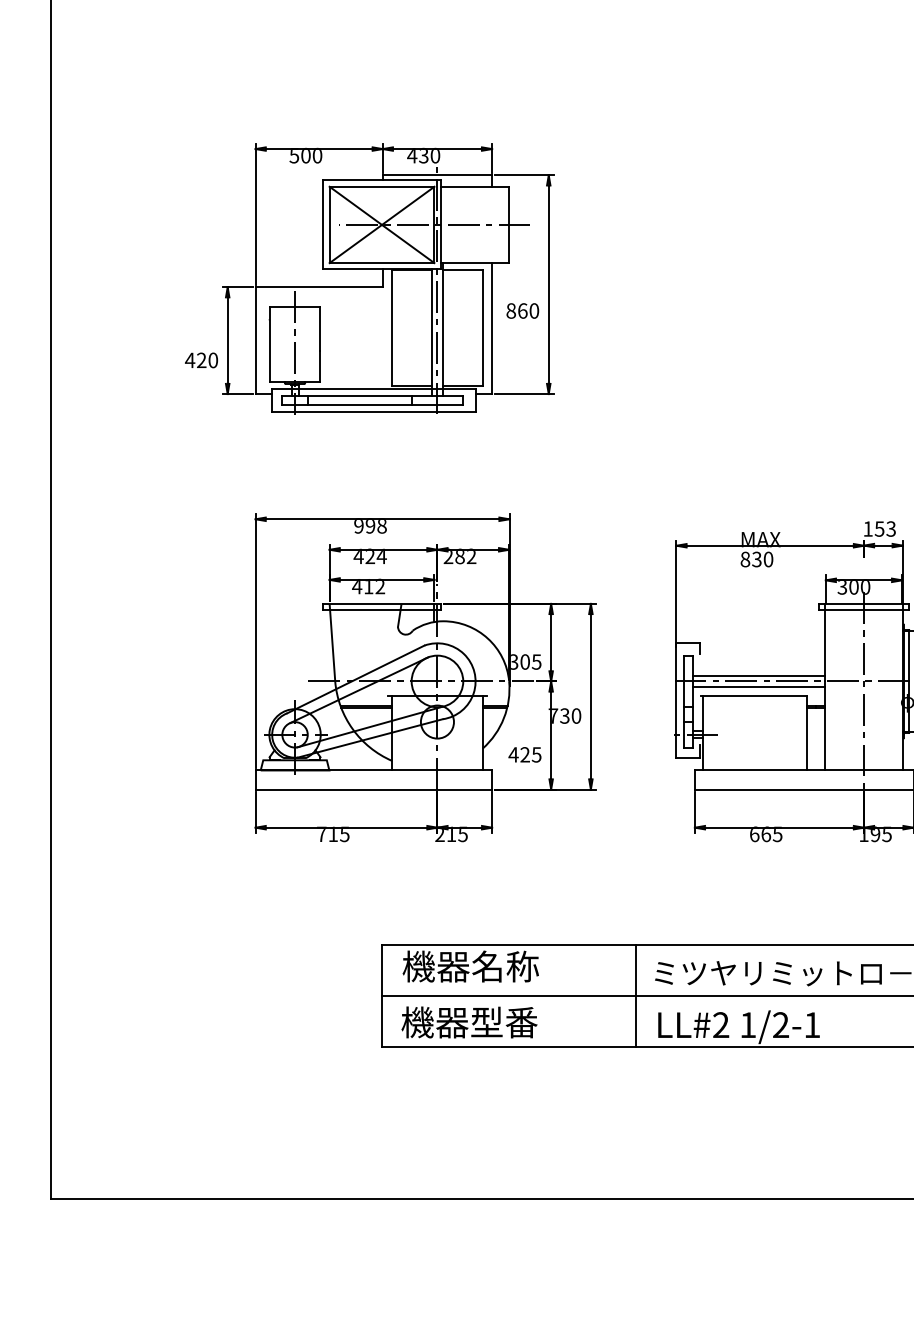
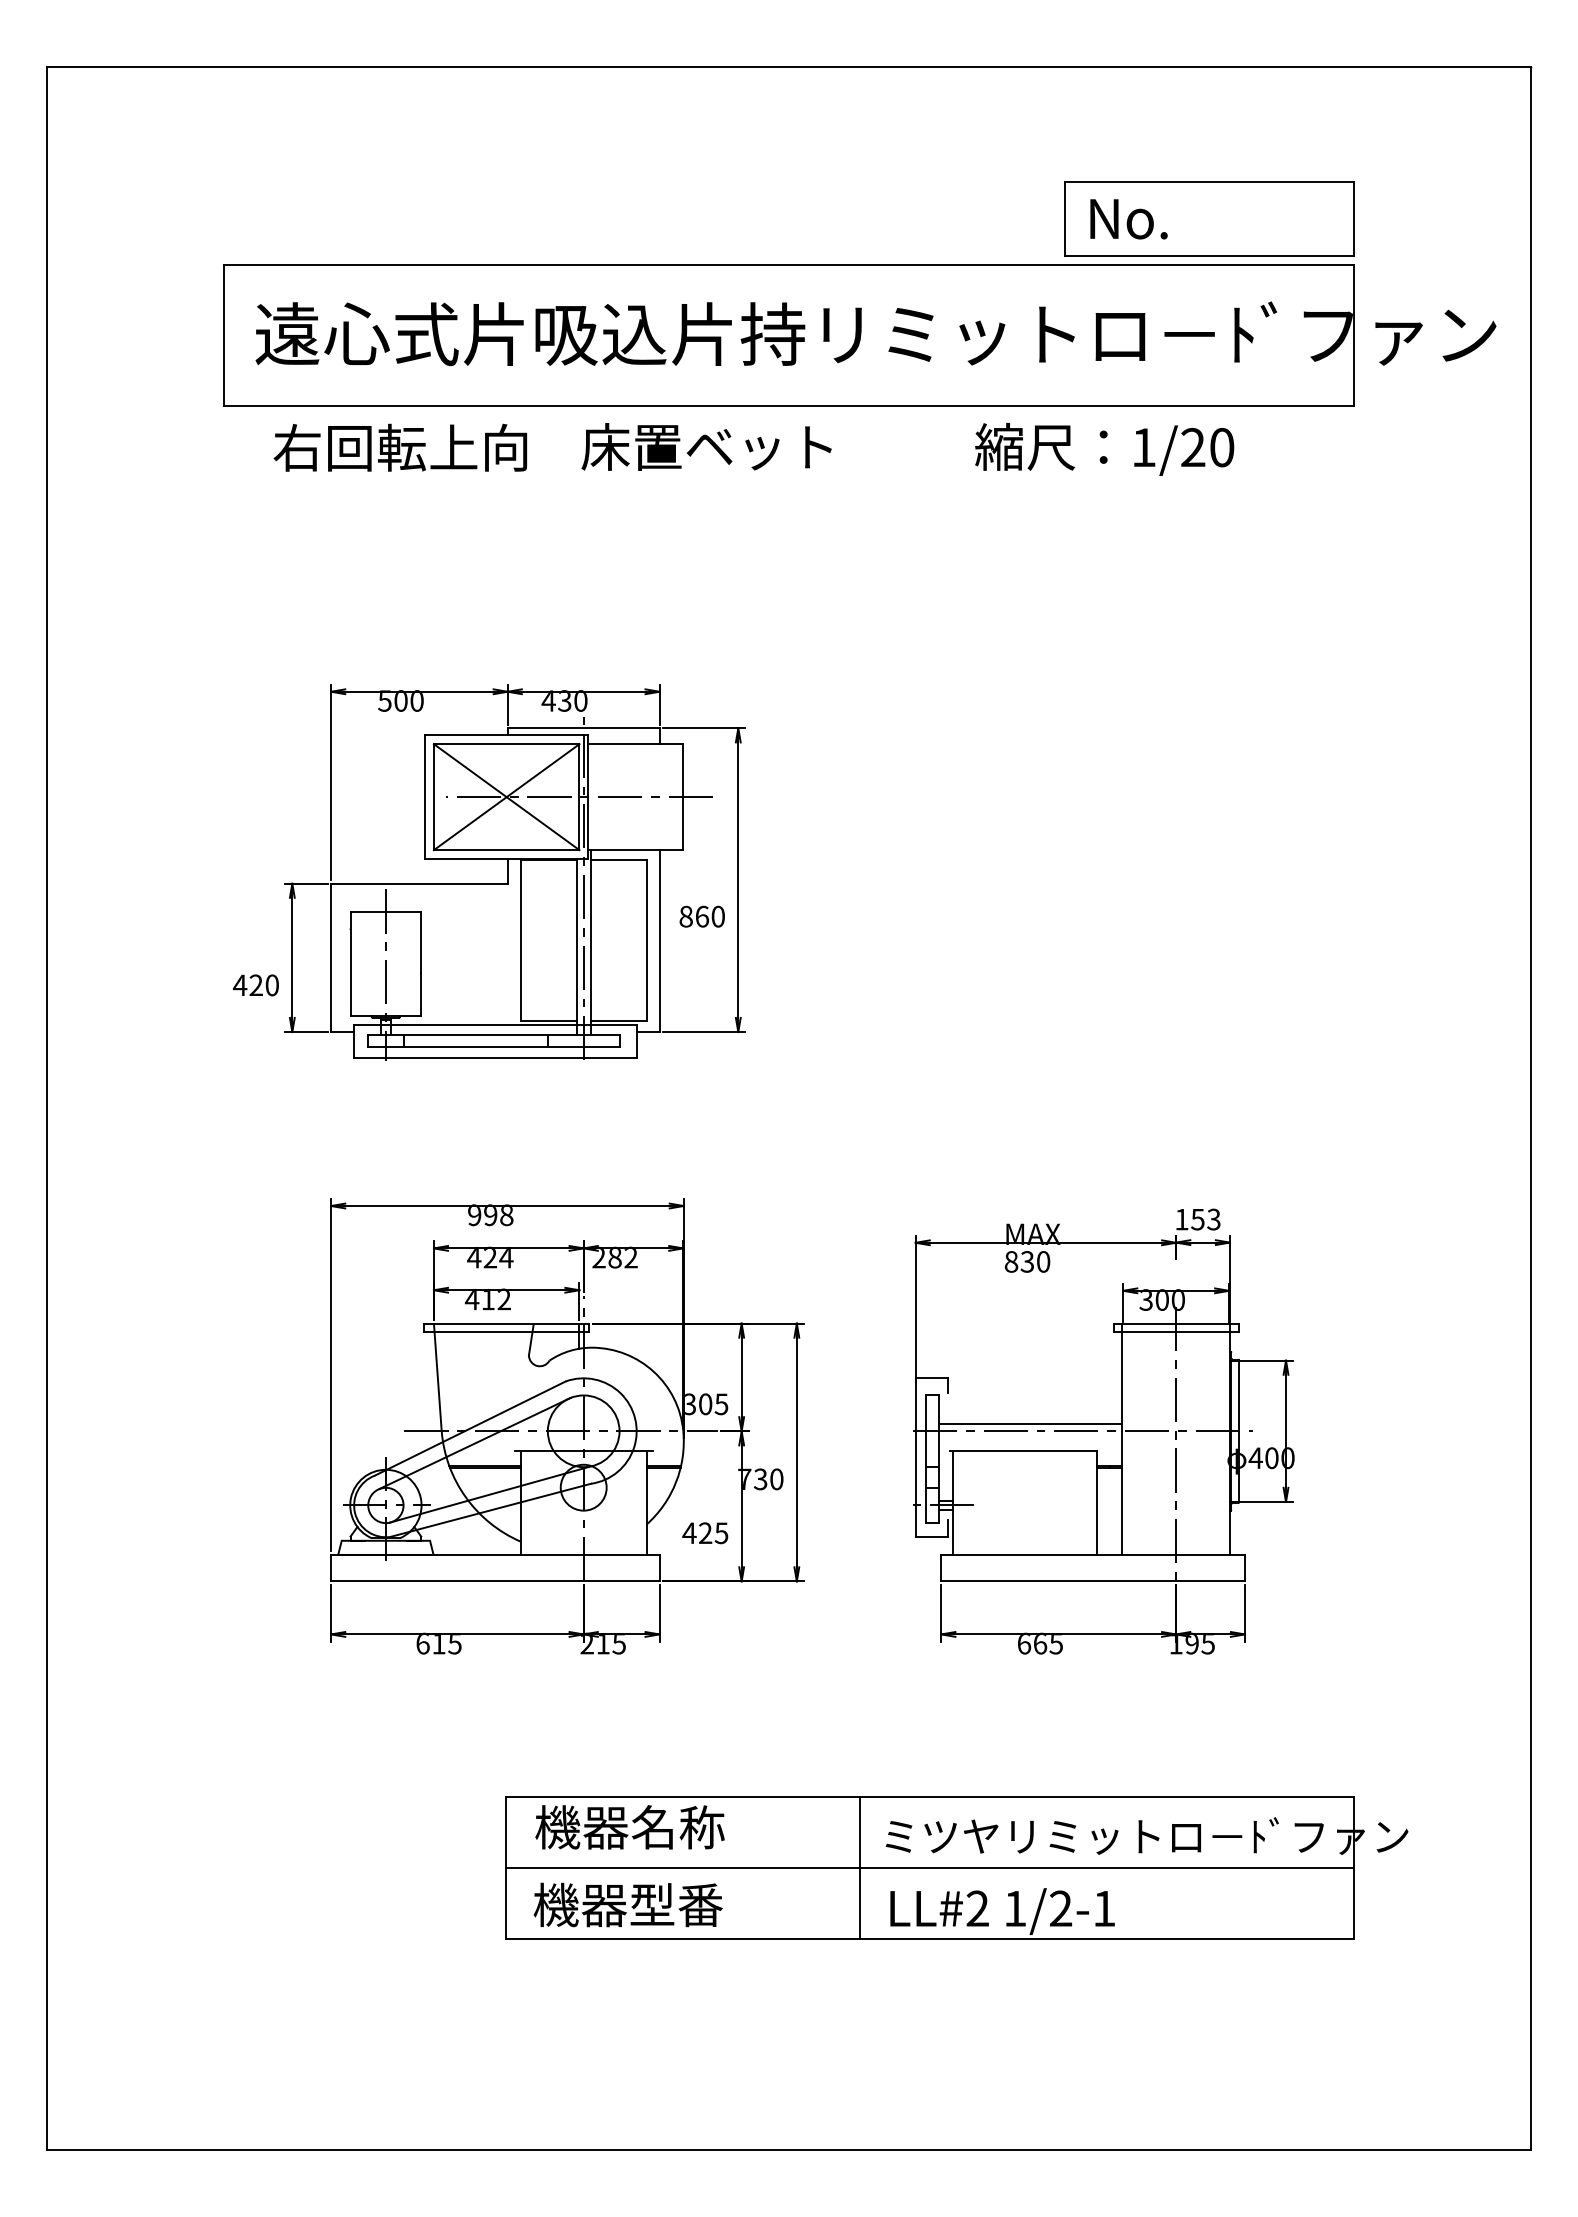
line: (759, 686) -> (1030, 1438), removed
text: (321, 834) -> (422, 1643), 715 -> 615

